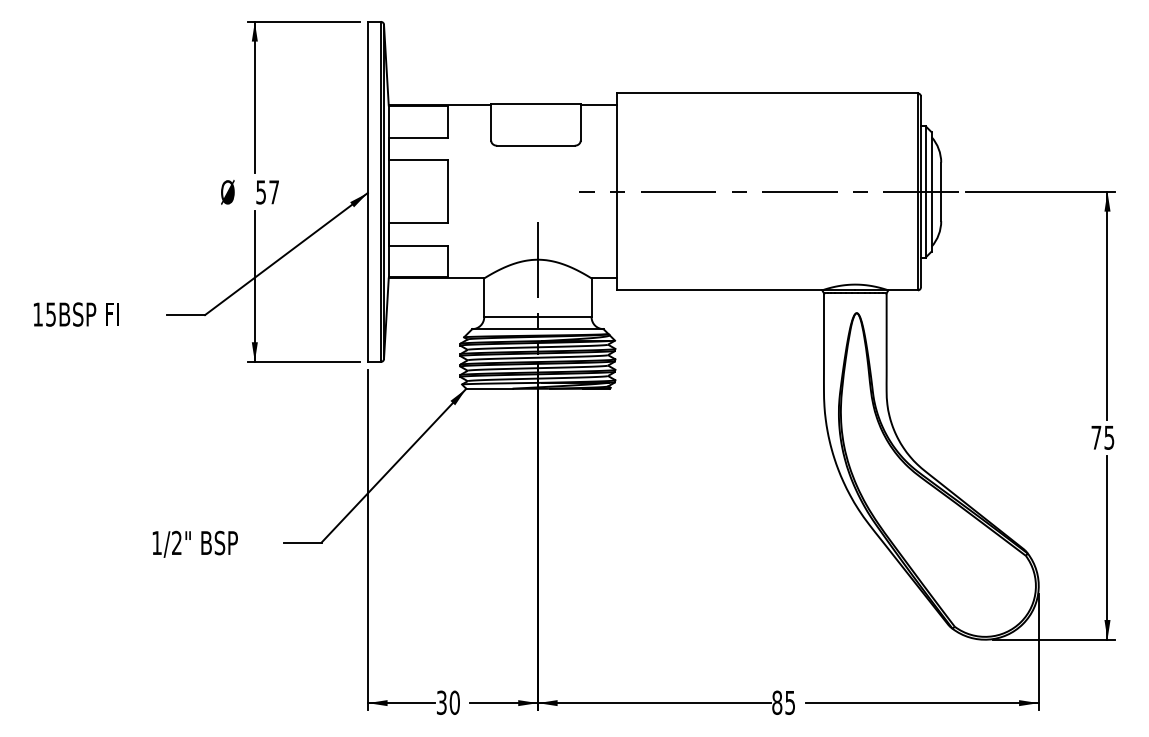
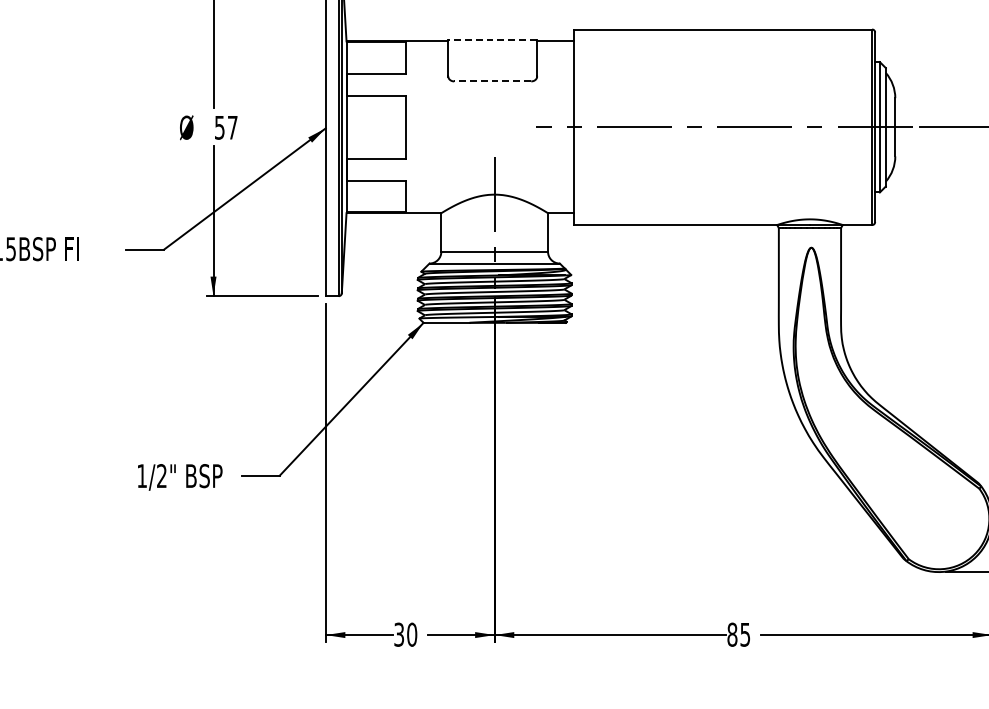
line: (535, 103) -> (492, 39), solid -> dashed
line: (535, 145) -> (492, 81), solid -> dashed
text: (194, 543) -> (179, 476), moved

